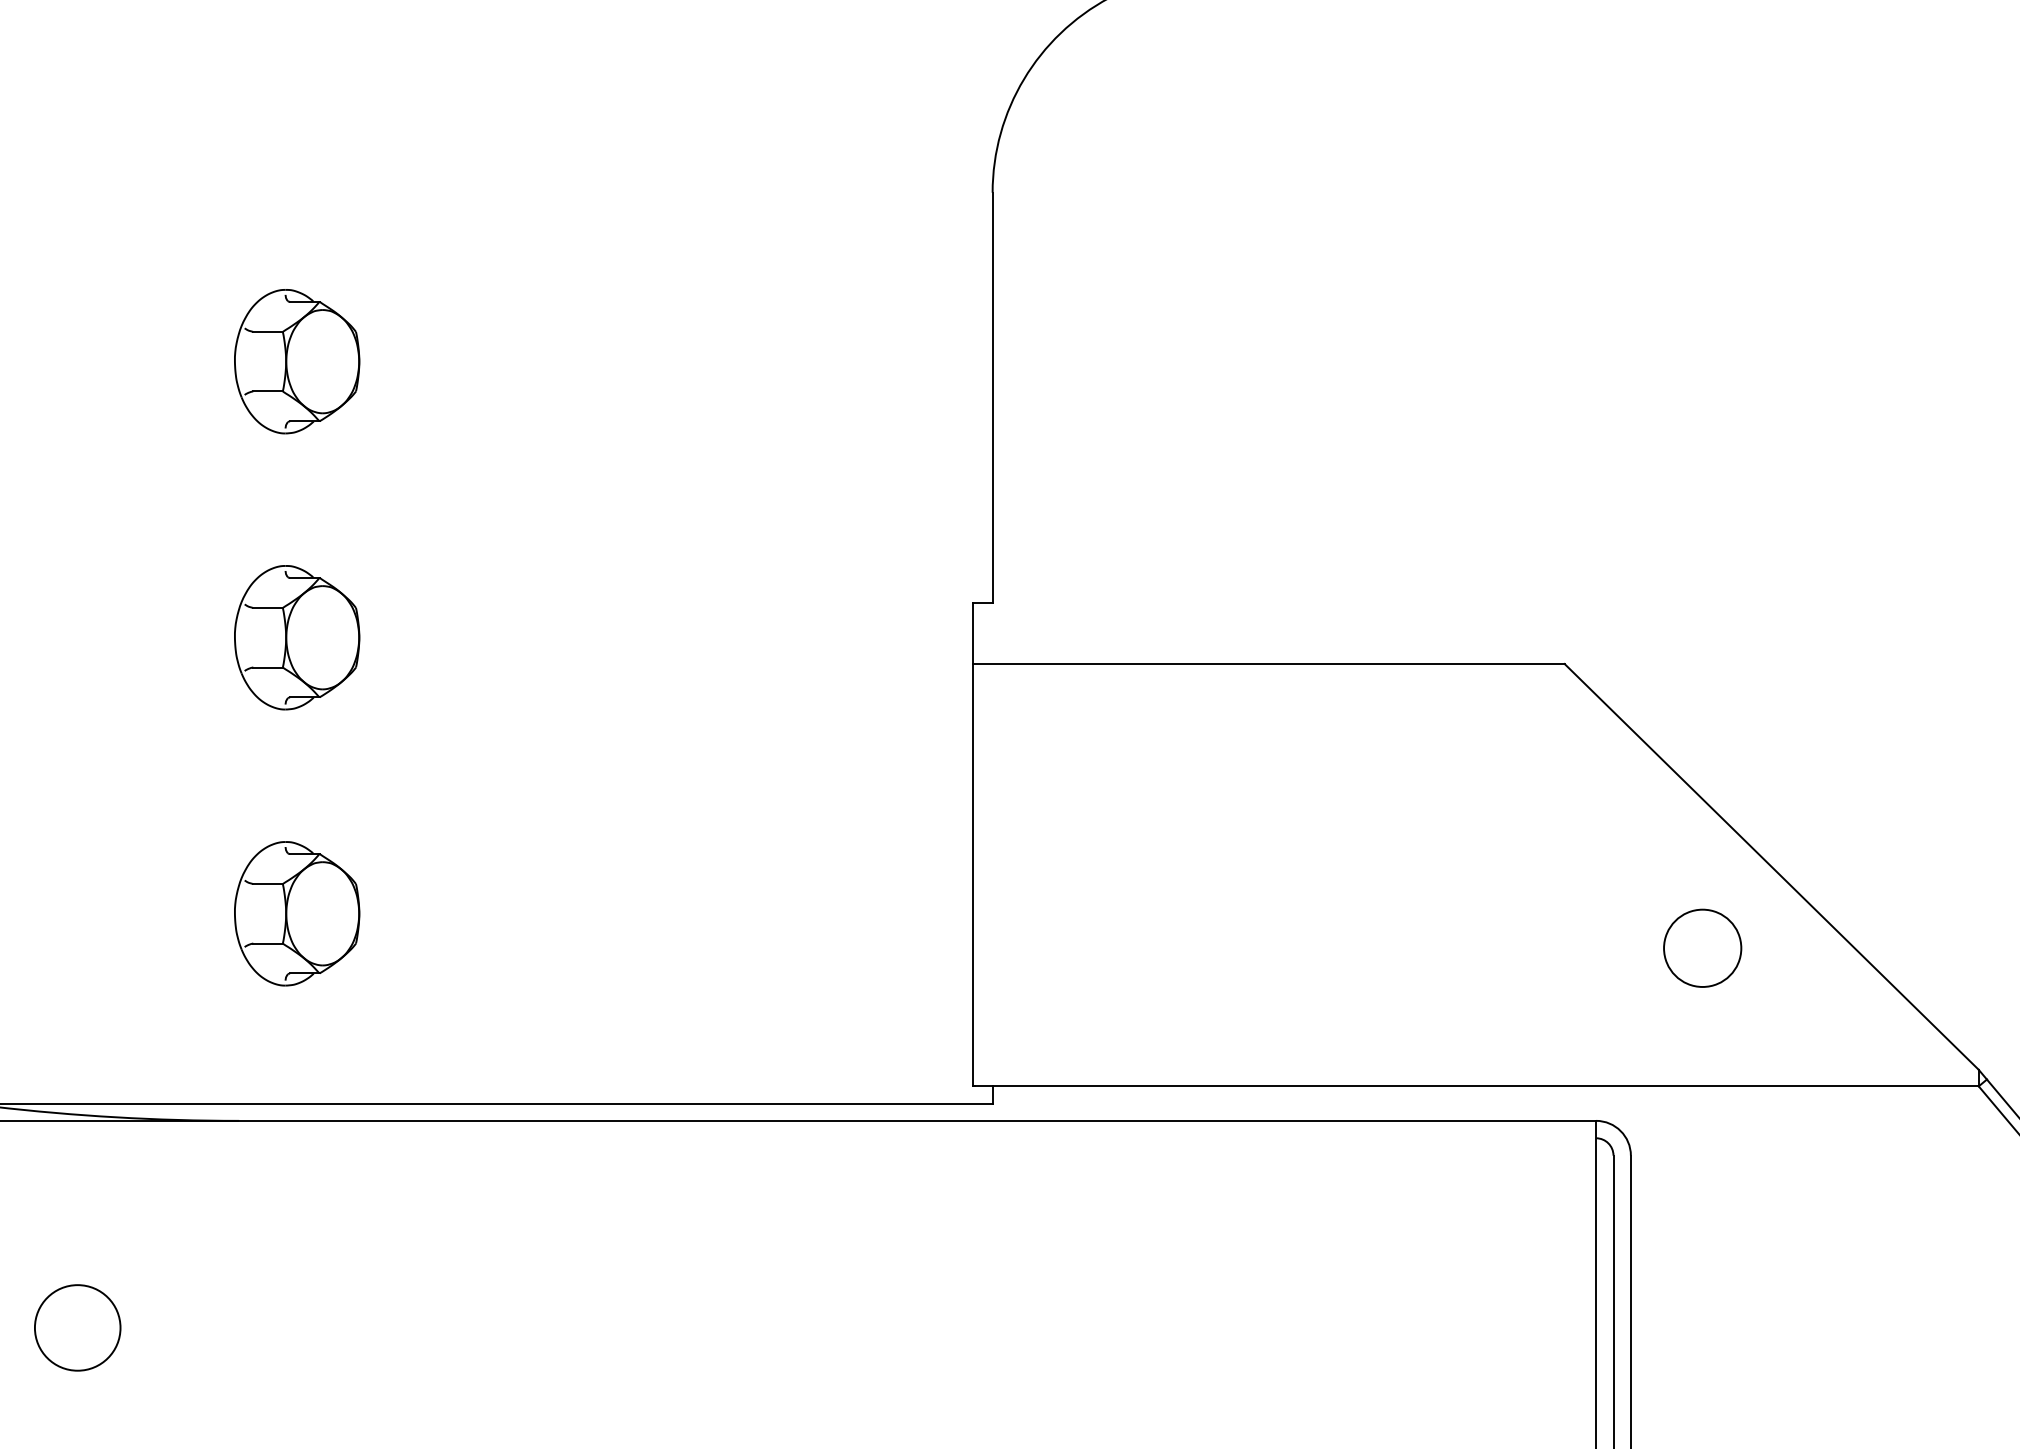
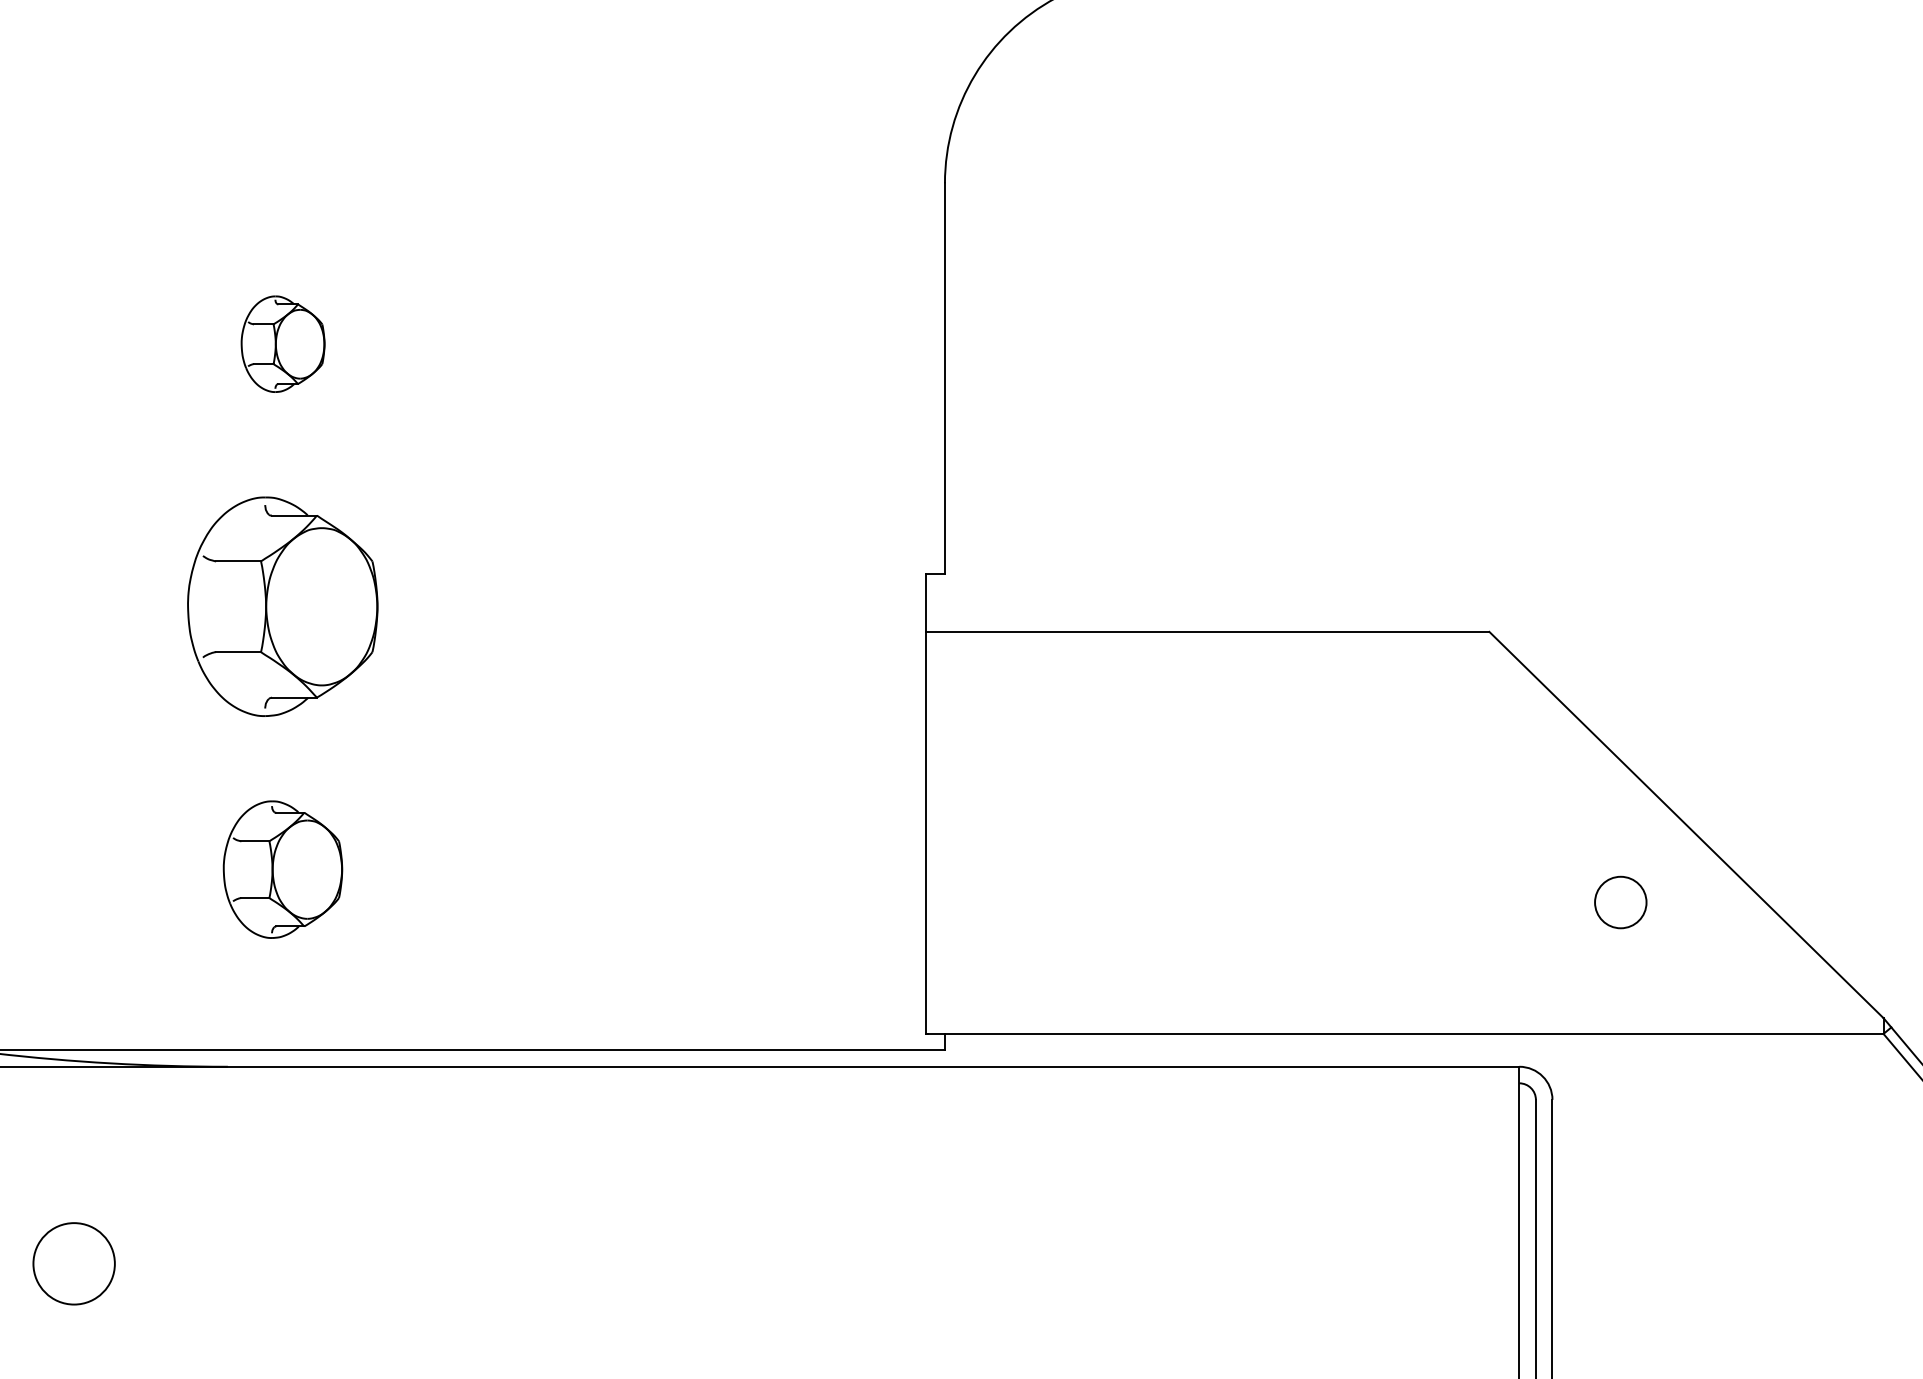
part: (297, 361) -> (283, 343), size x0.7
part: (297, 637) -> (283, 606), size x1.6
circle: (1702, 947) -> (1620, 901), size x0.7

